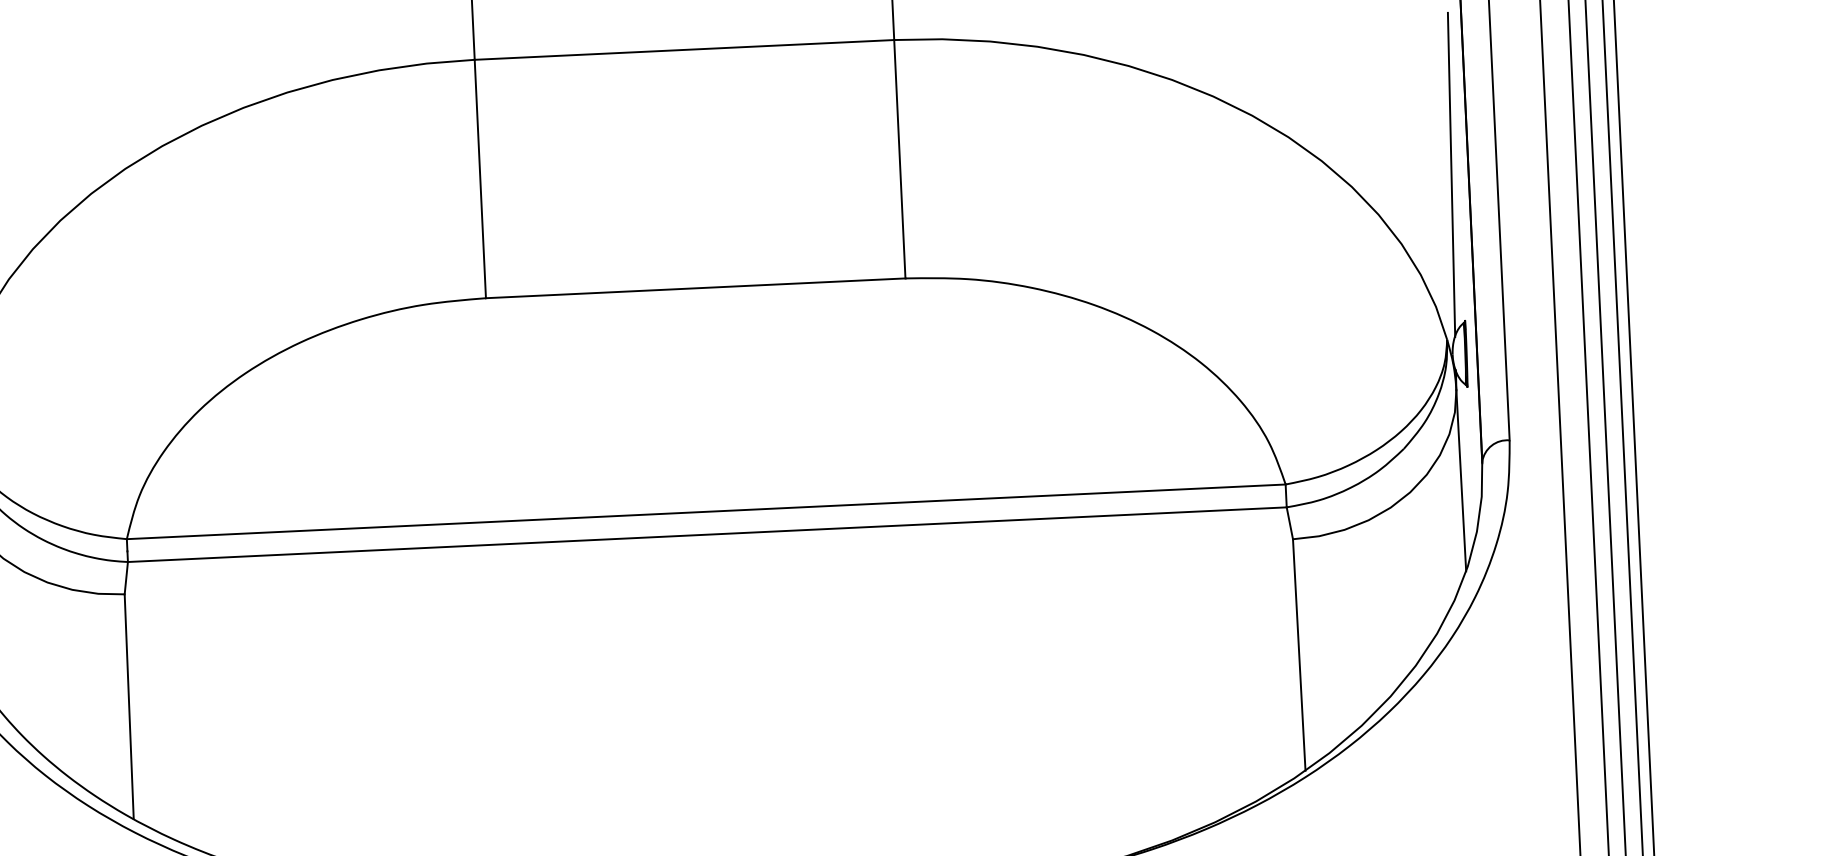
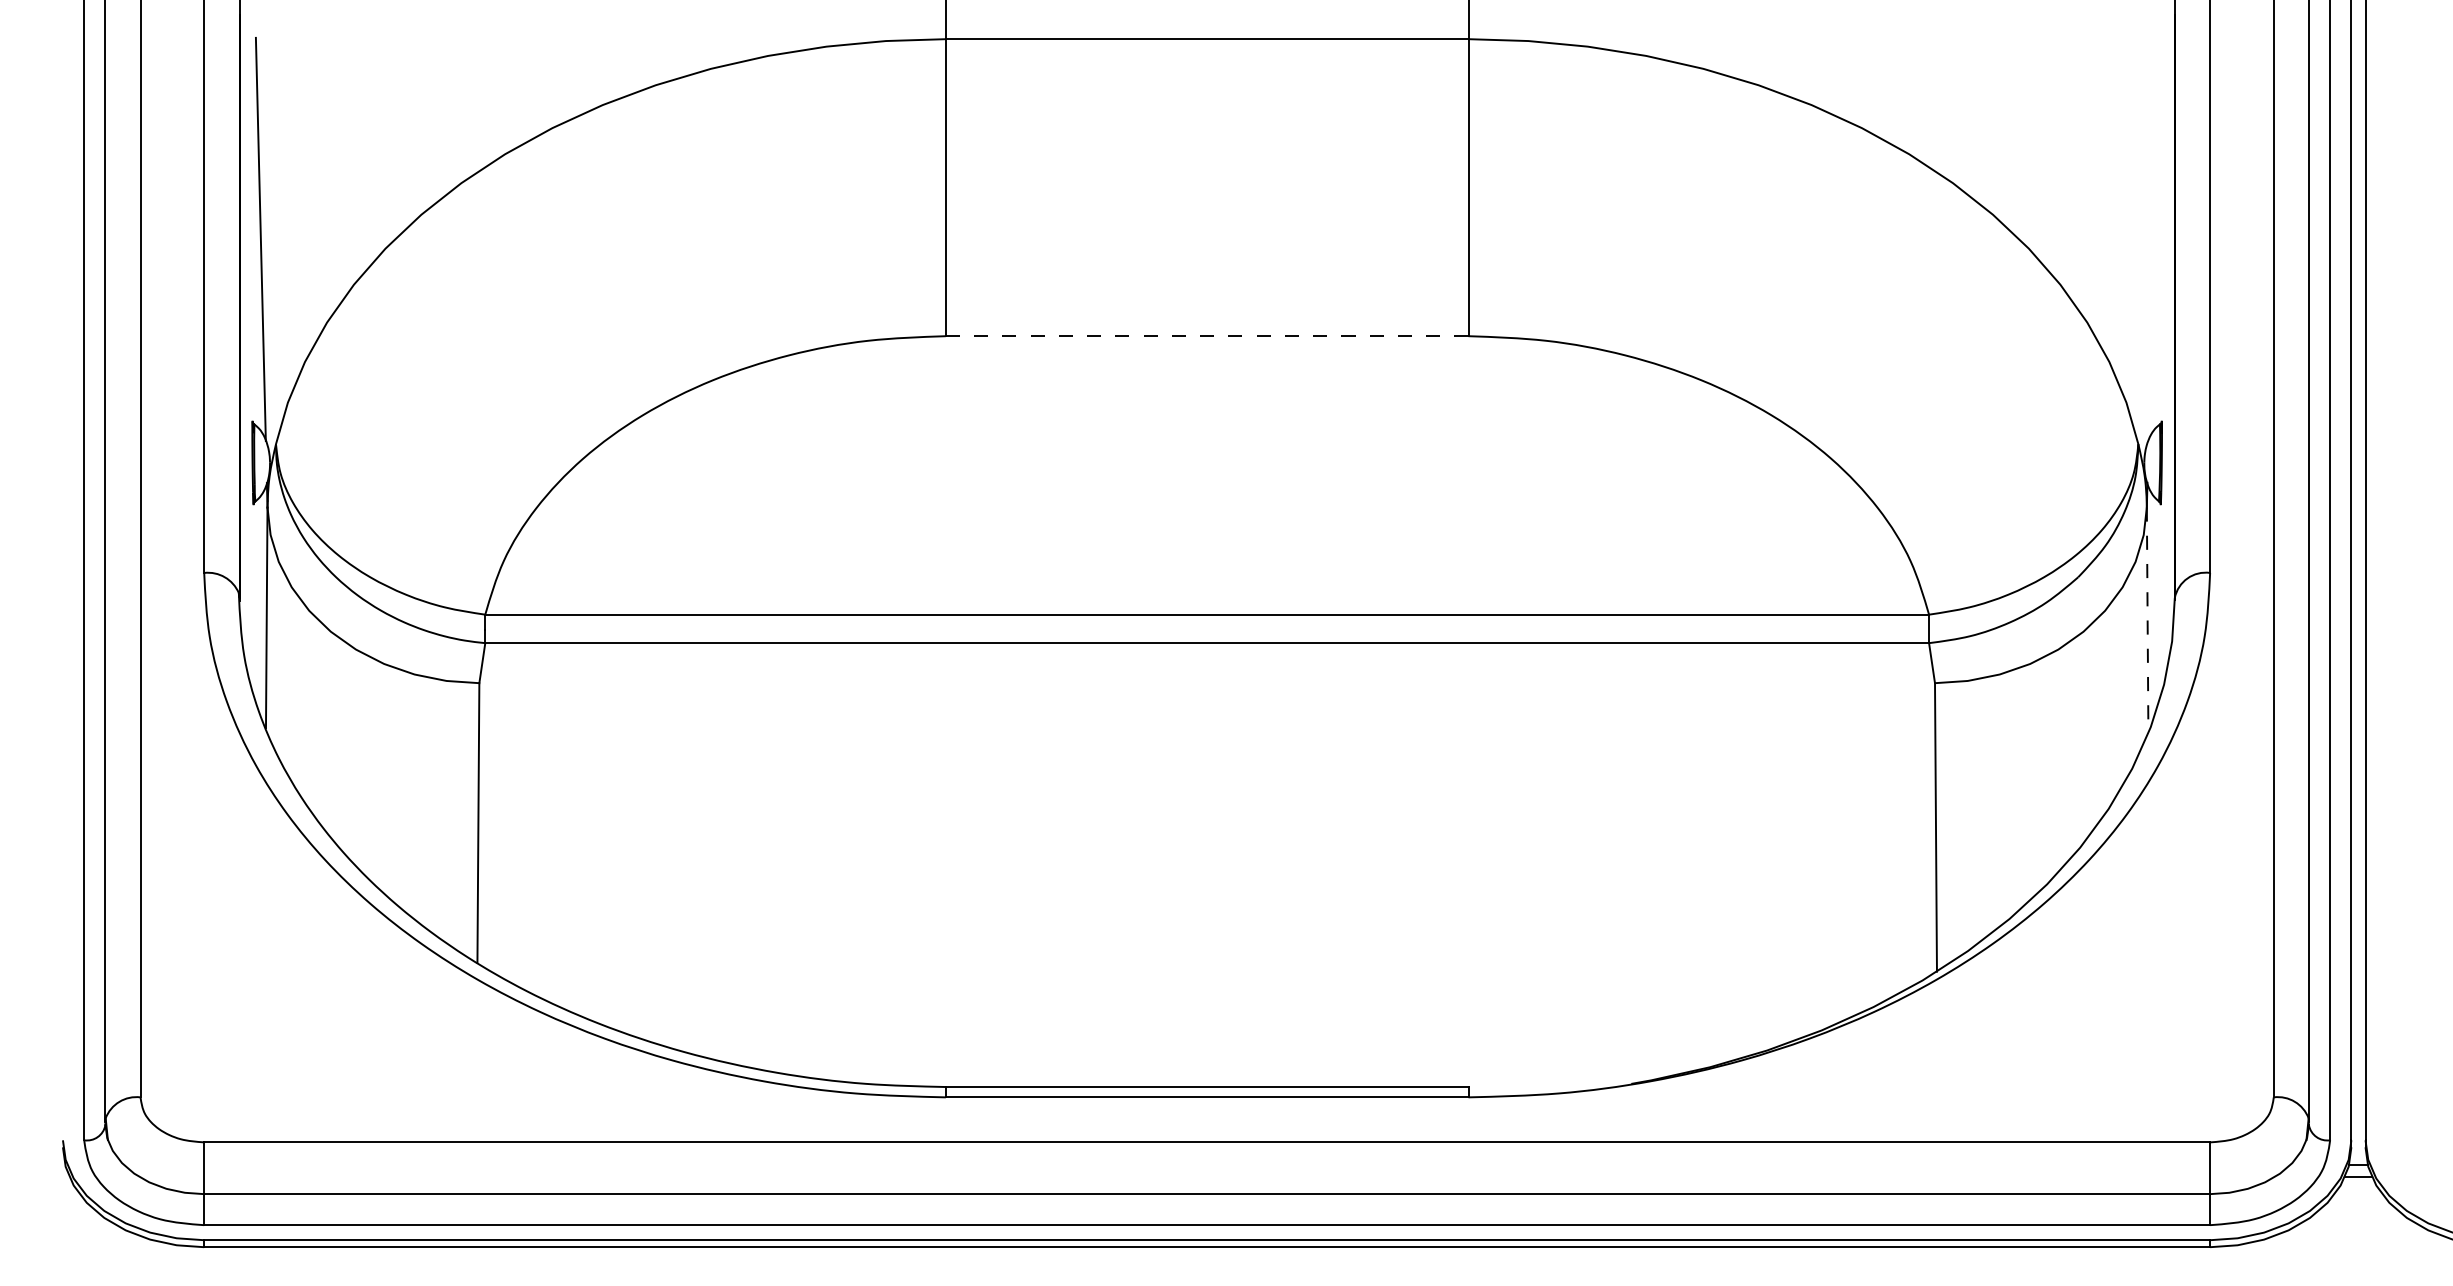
line: (1451, 174) -> (2153, 239), removed
line: (695, 288) -> (1206, 336), solid -> dashed
line: (1461, 480) -> (2147, 620), solid -> dashed

